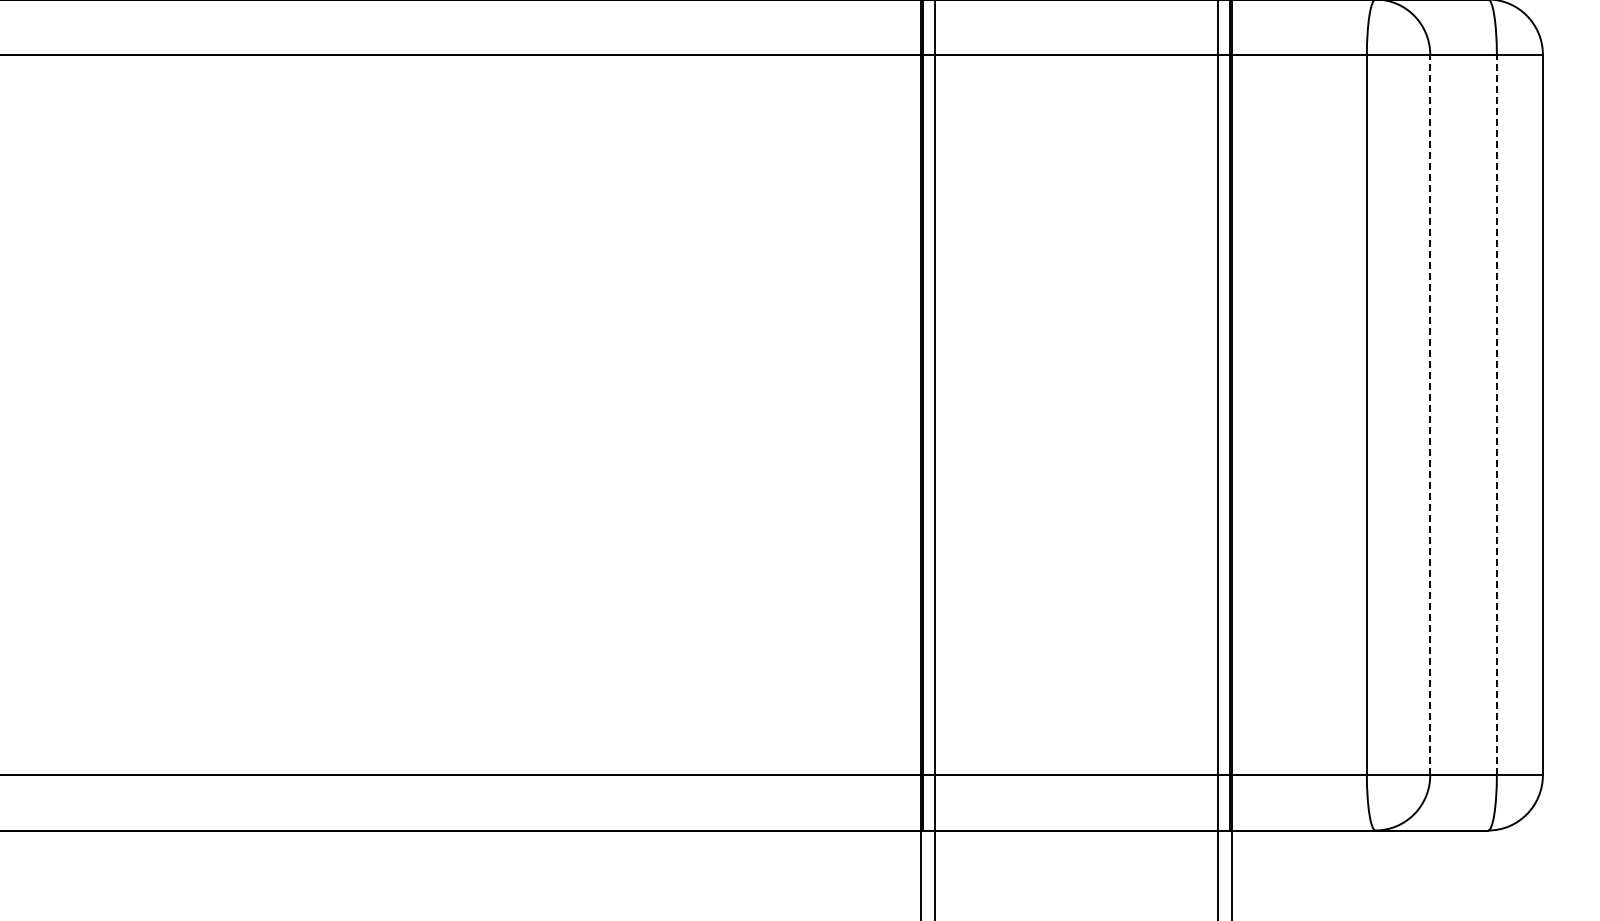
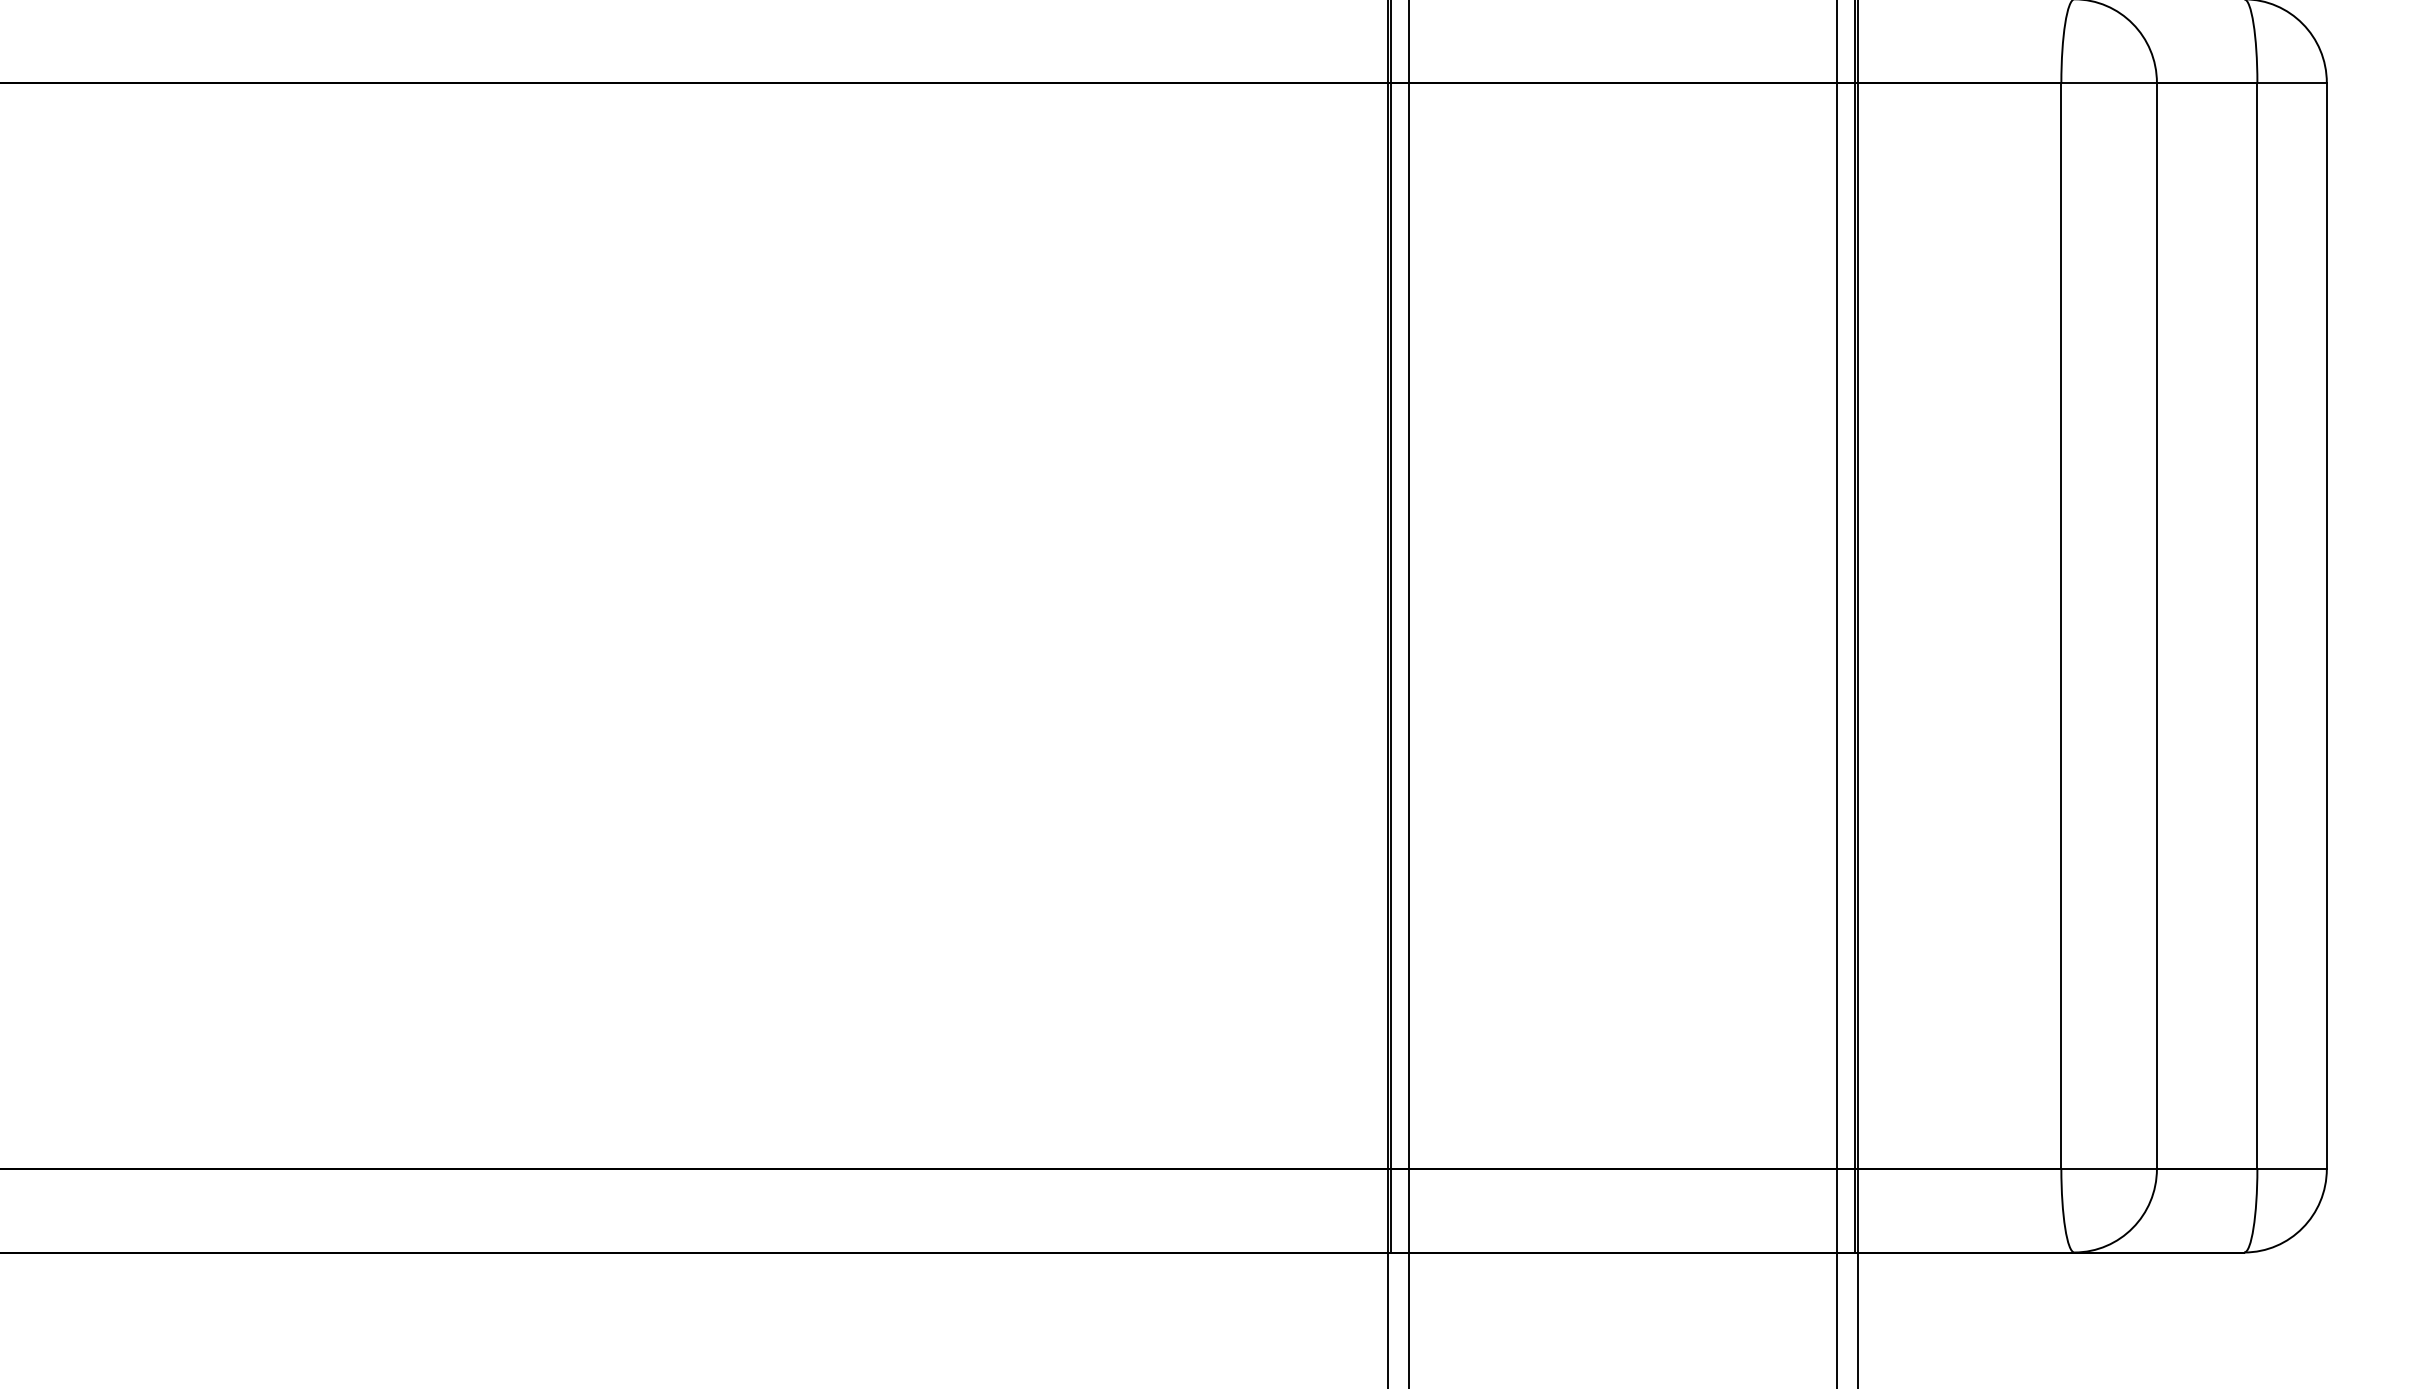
line: (1430, 414) -> (2157, 625), dashed -> solid
line: (1496, 414) -> (2256, 625), dashed -> solid

